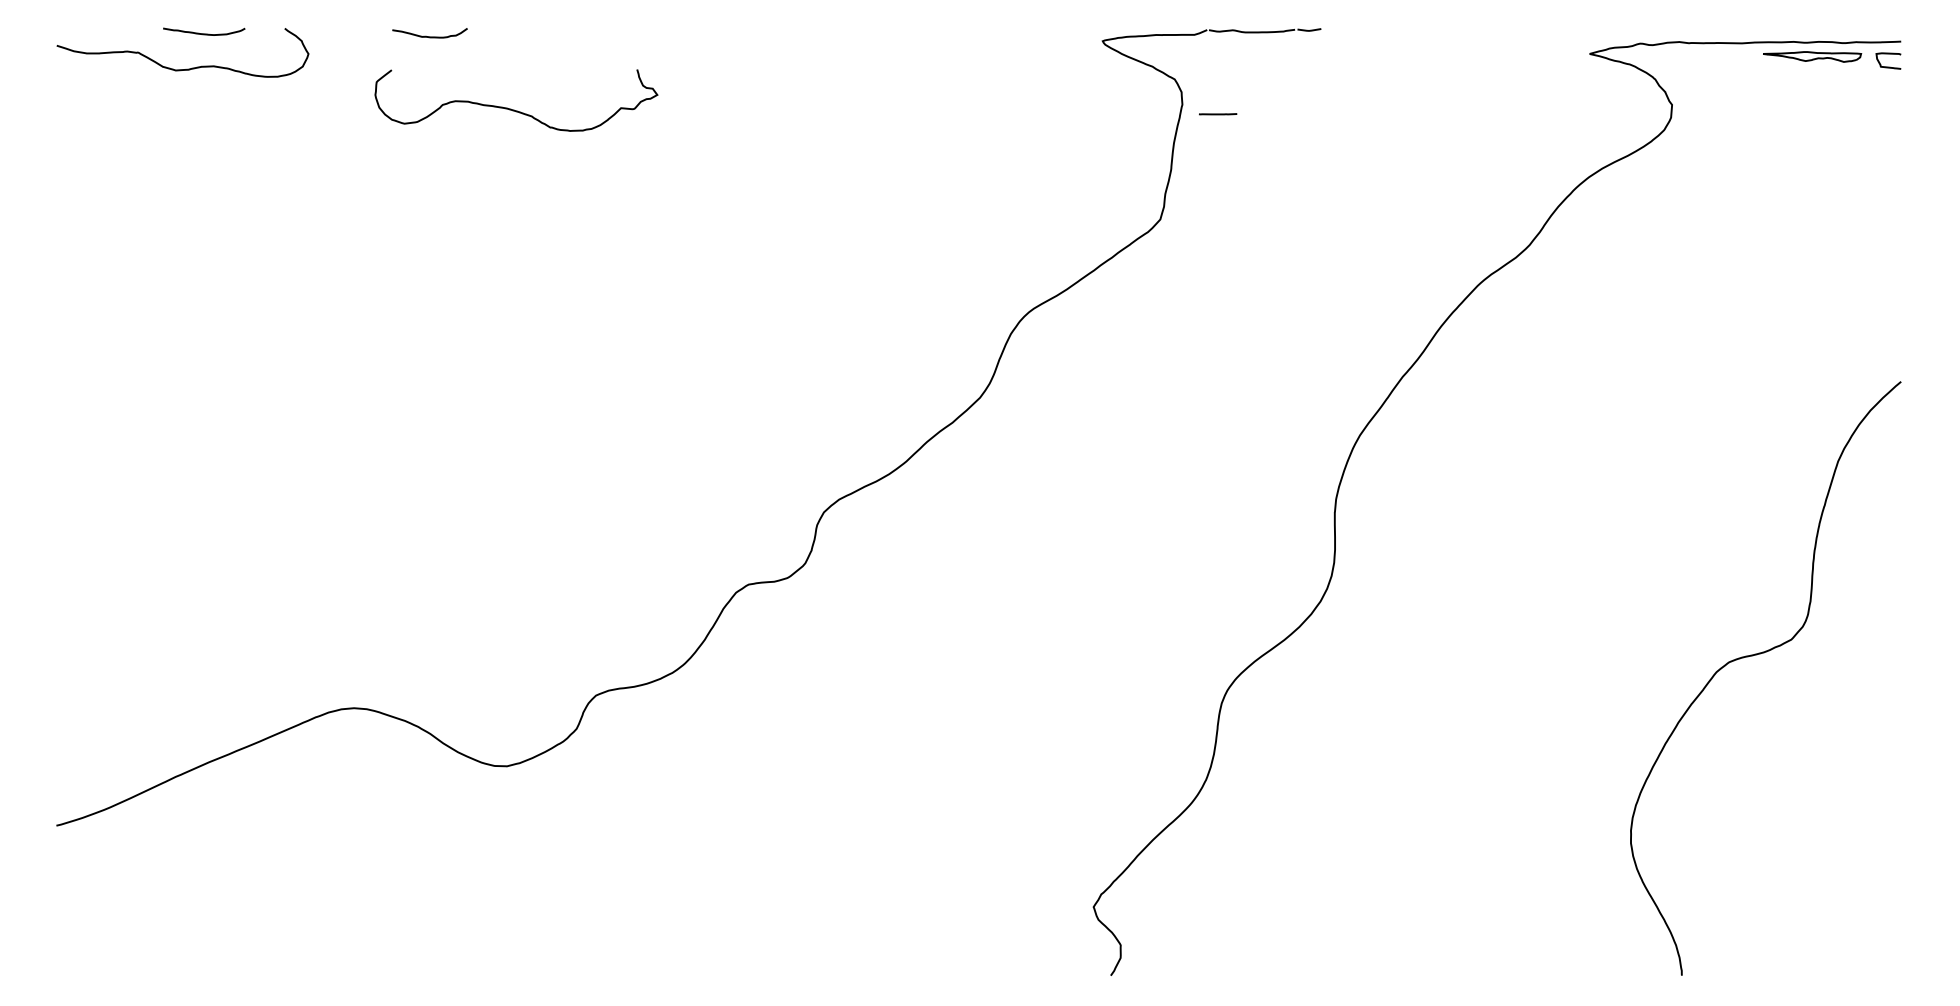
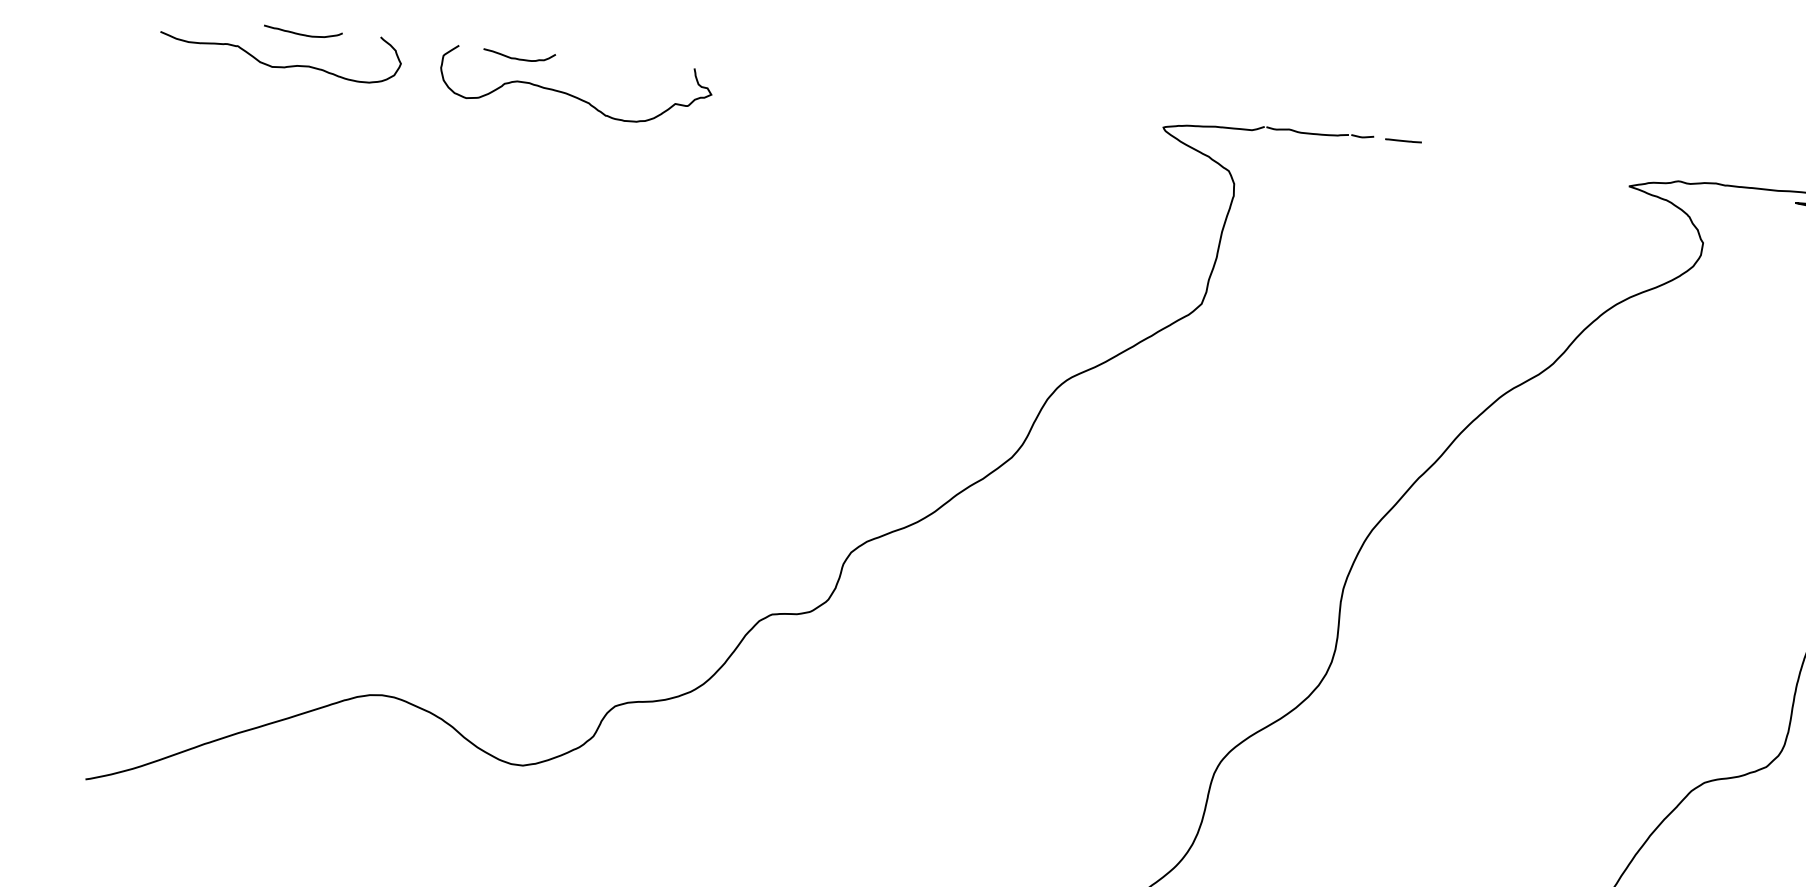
curve: (514, 109) -> (573, 95), moved
line: (1218, 114) -> (1403, 141), moved

